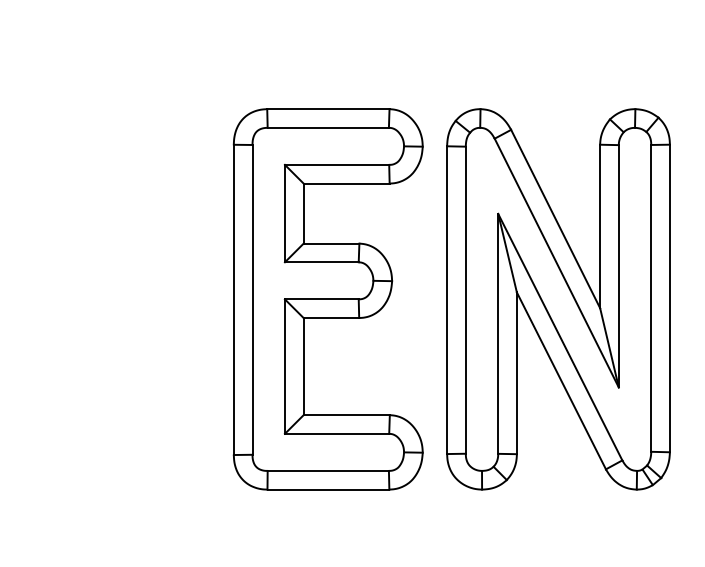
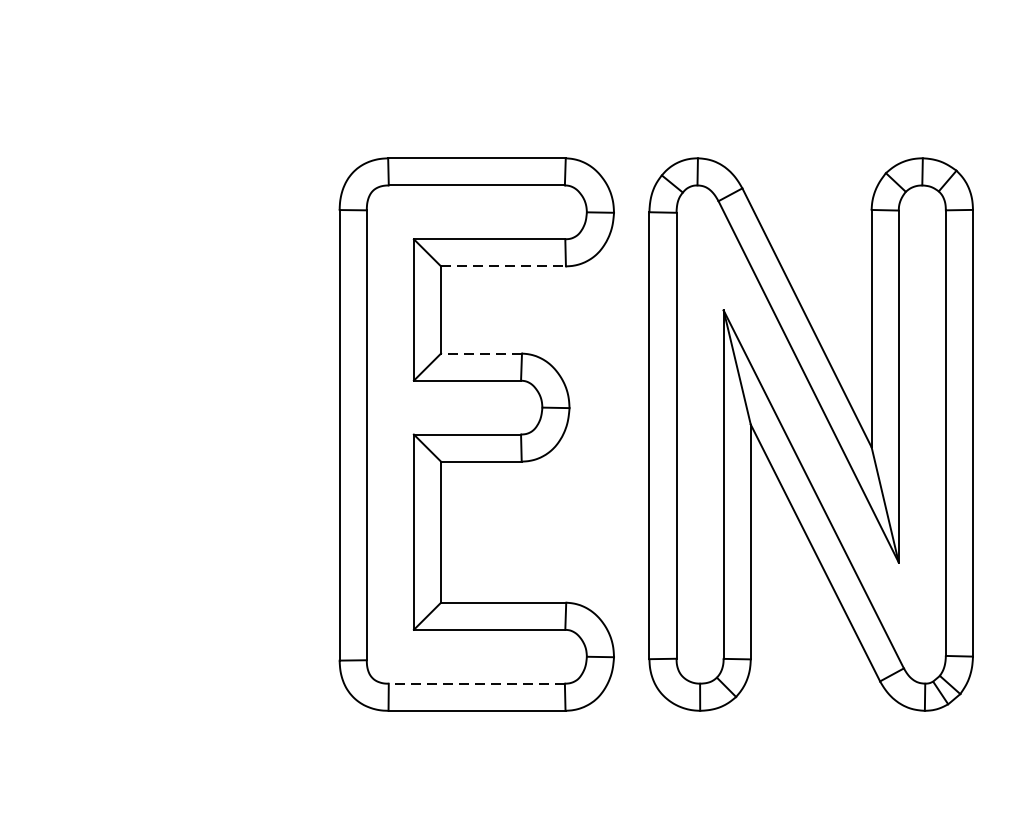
line: (347, 183) -> (504, 266), solid -> dashed
line: (331, 243) -> (481, 353), solid -> dashed
line: (328, 470) -> (477, 683), solid -> dashed

